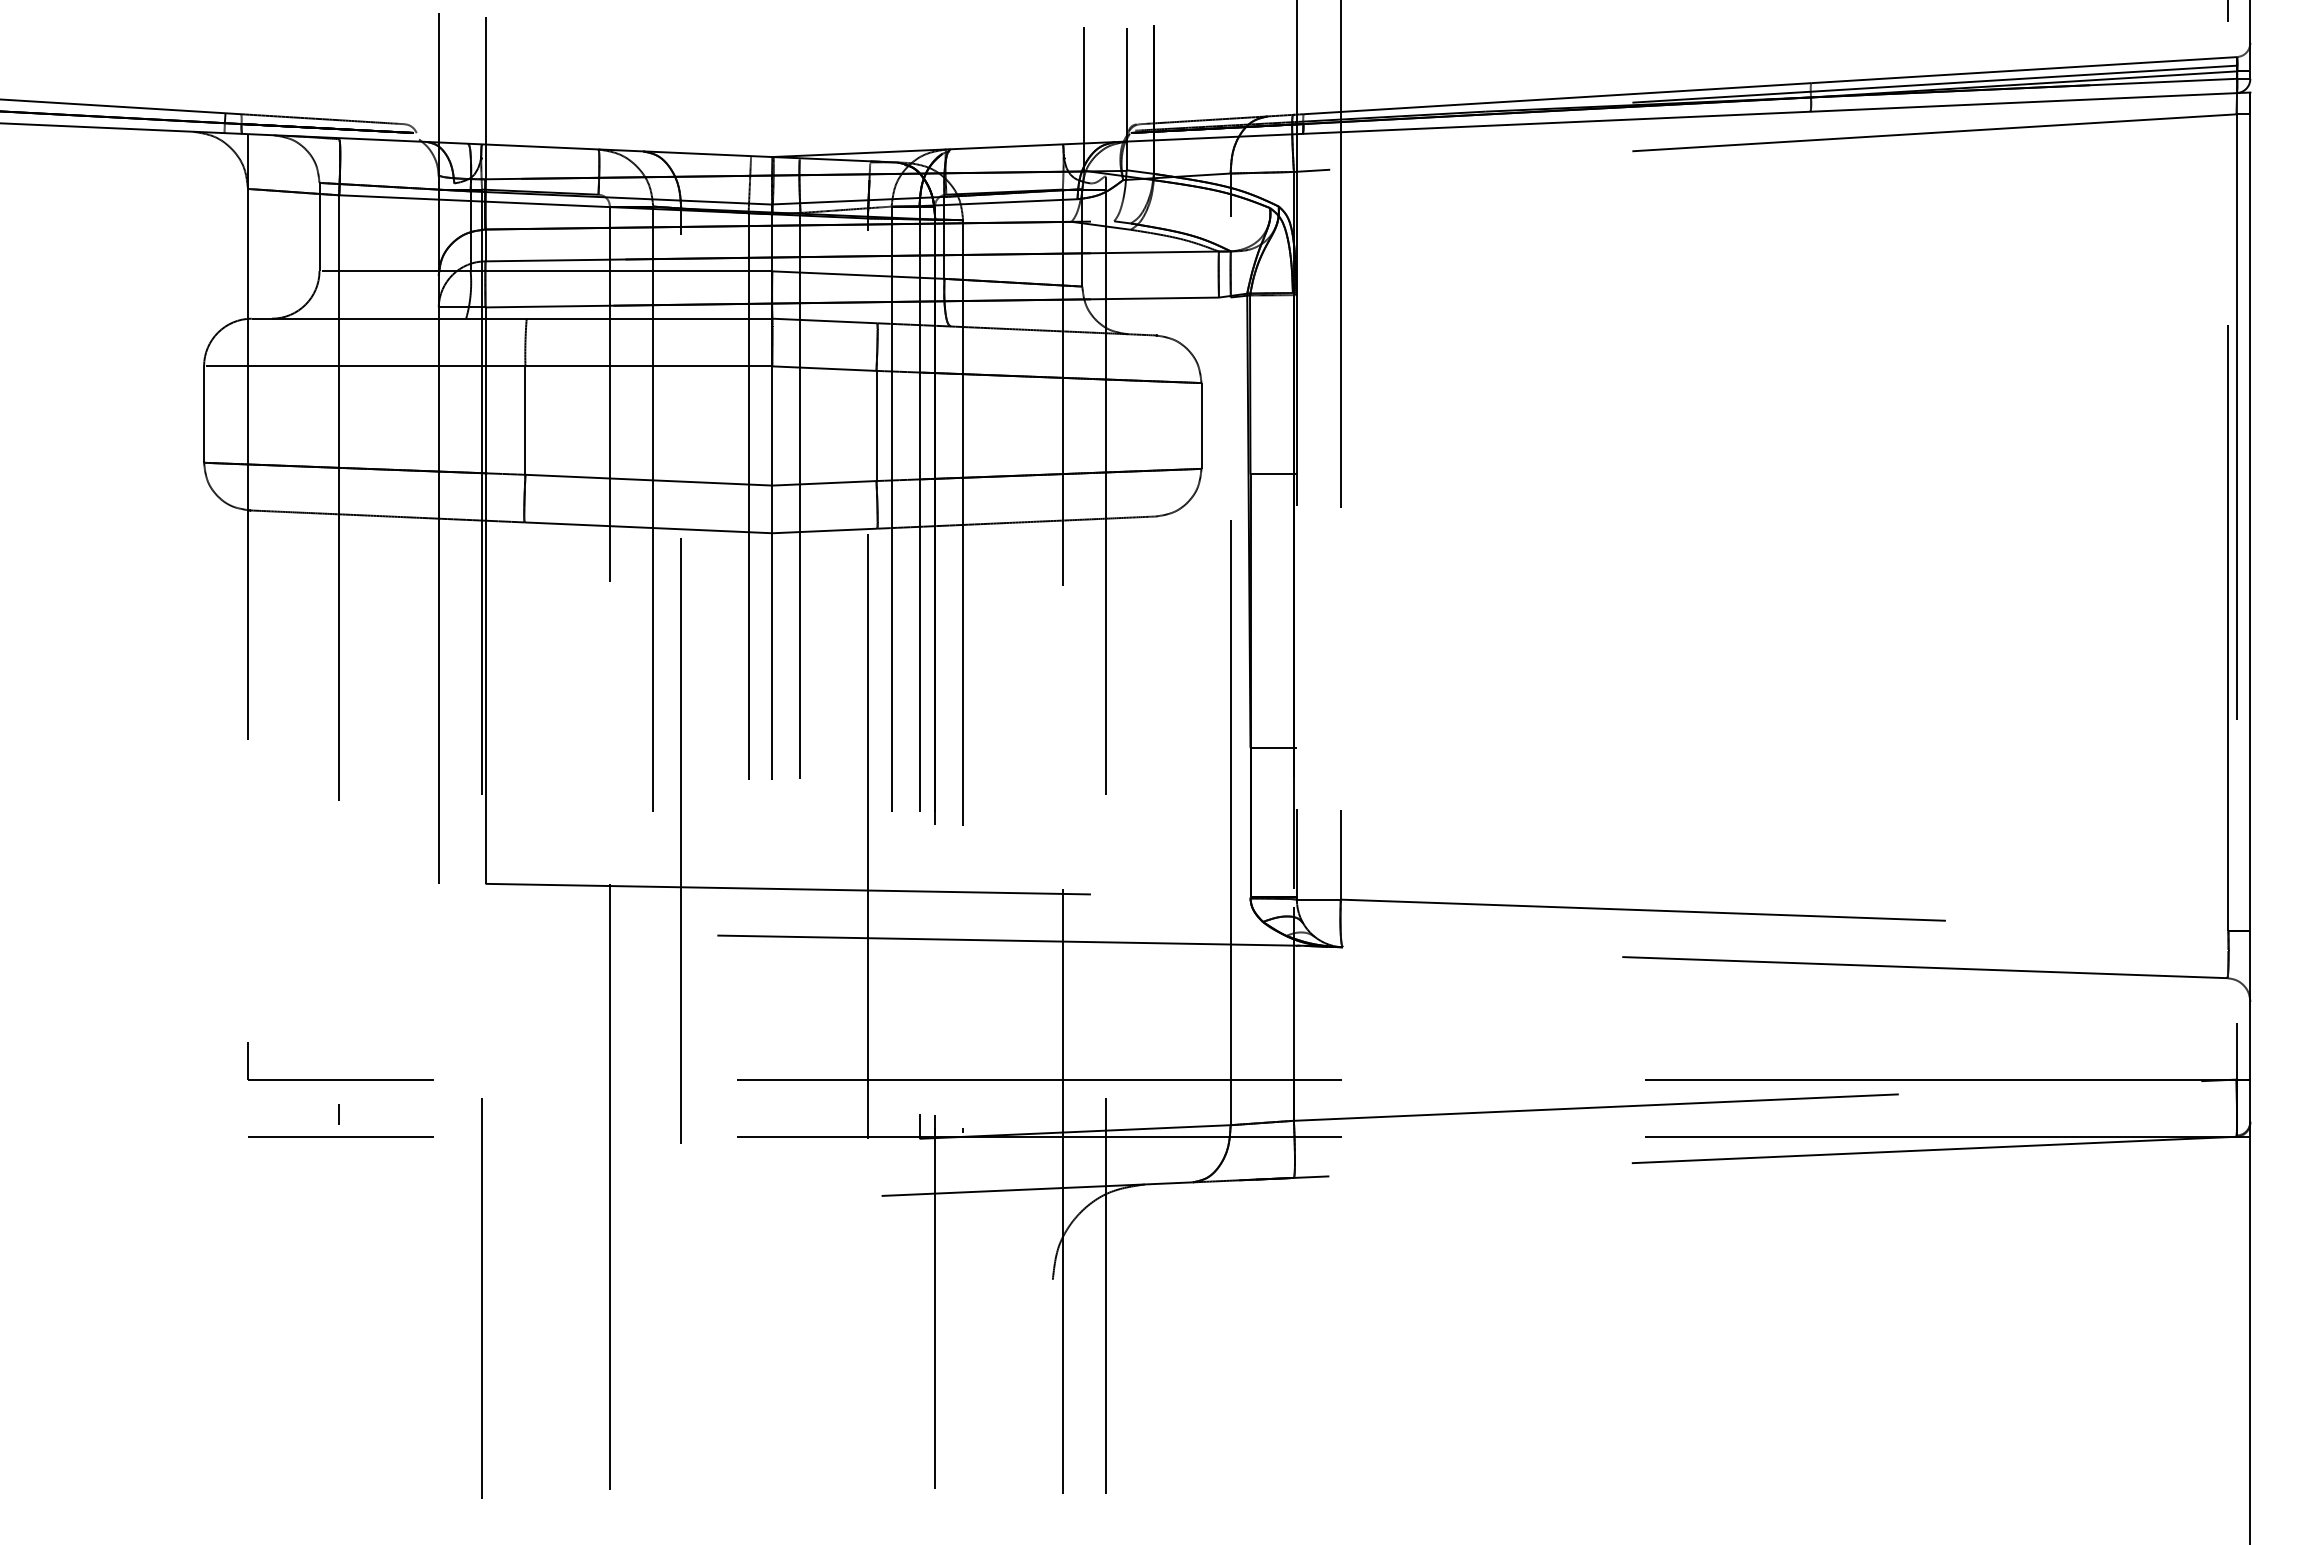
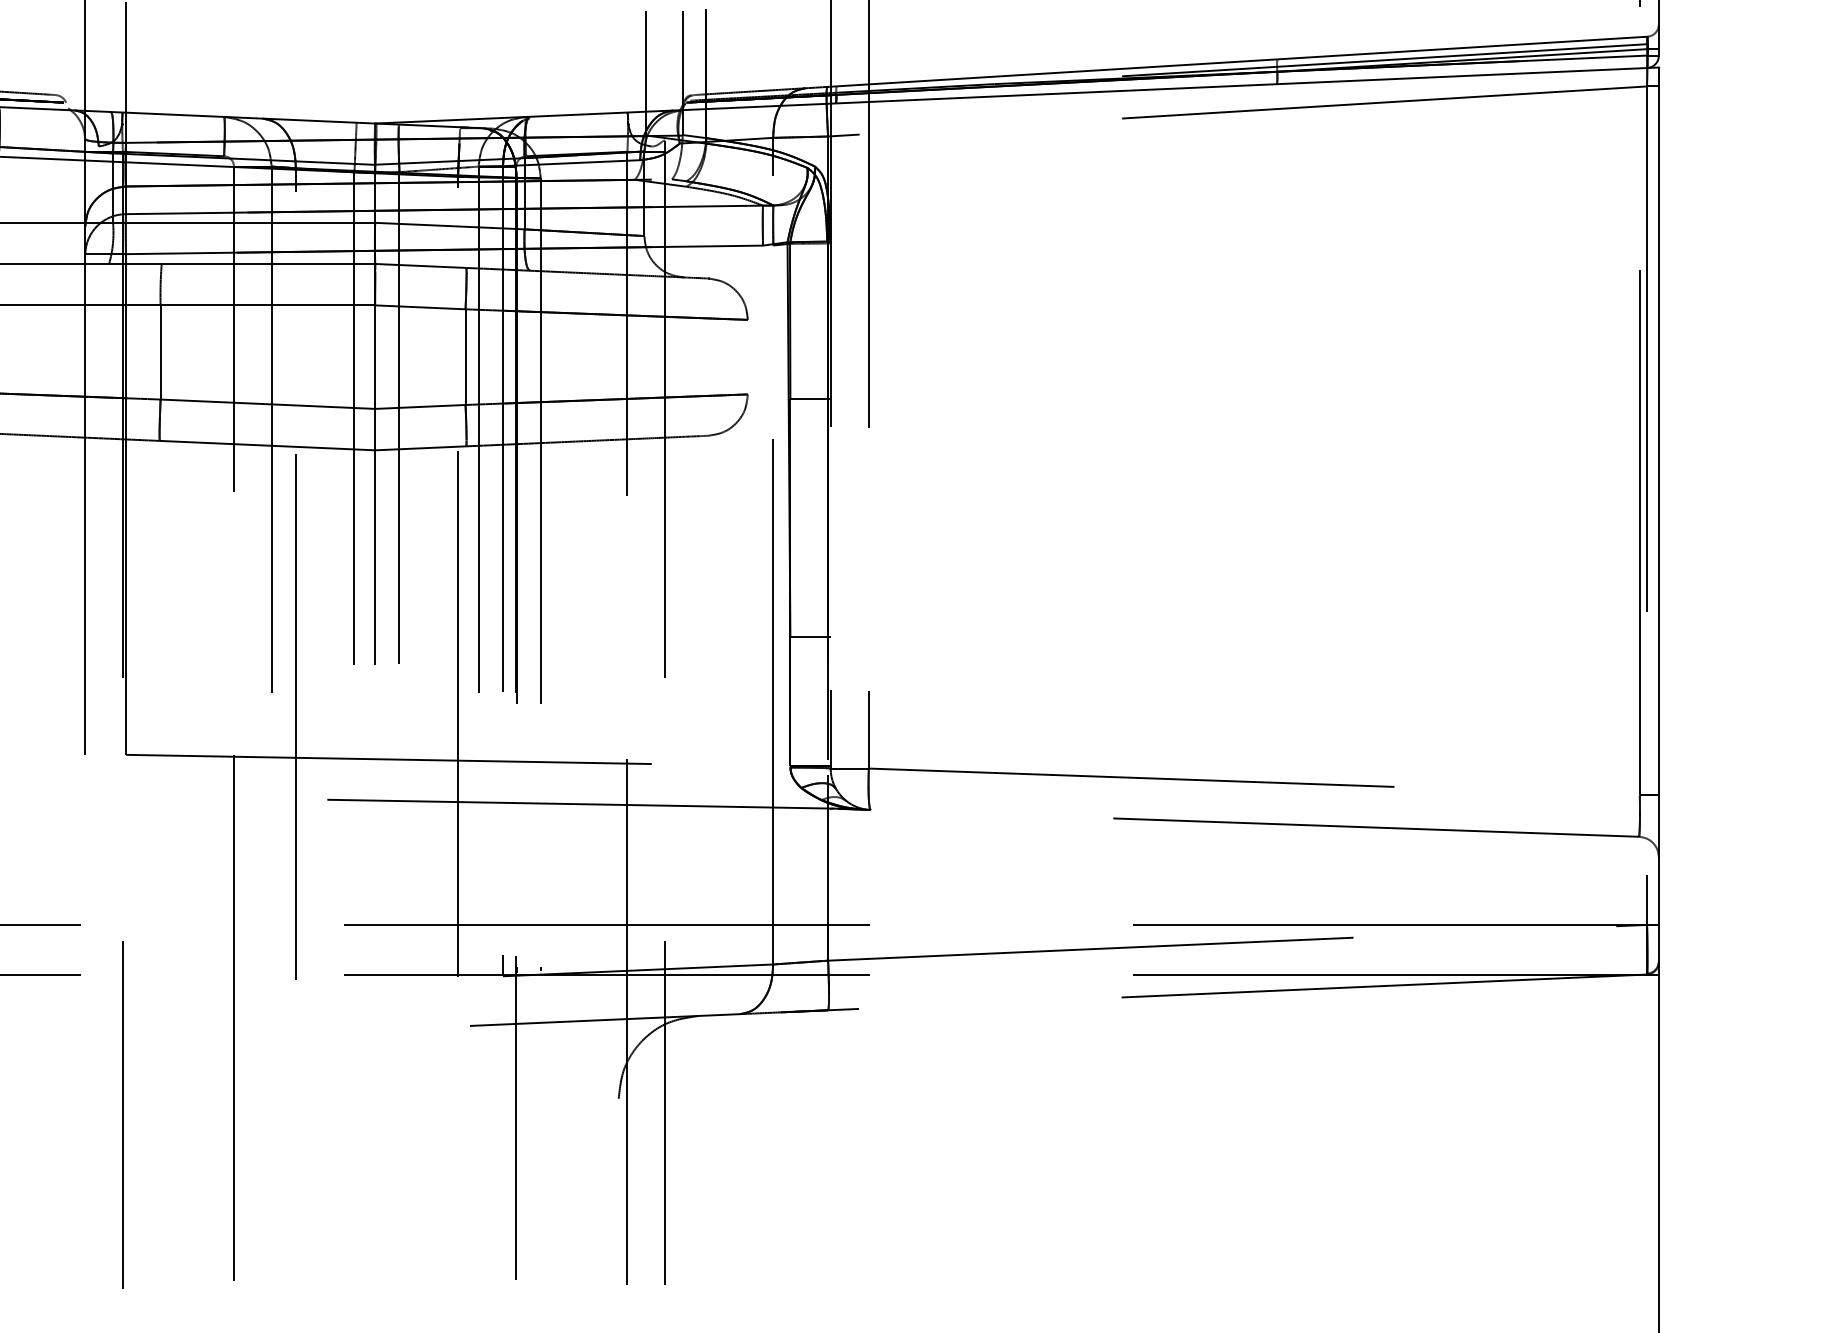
line: (1201, 425) -> (747, 356), removed

